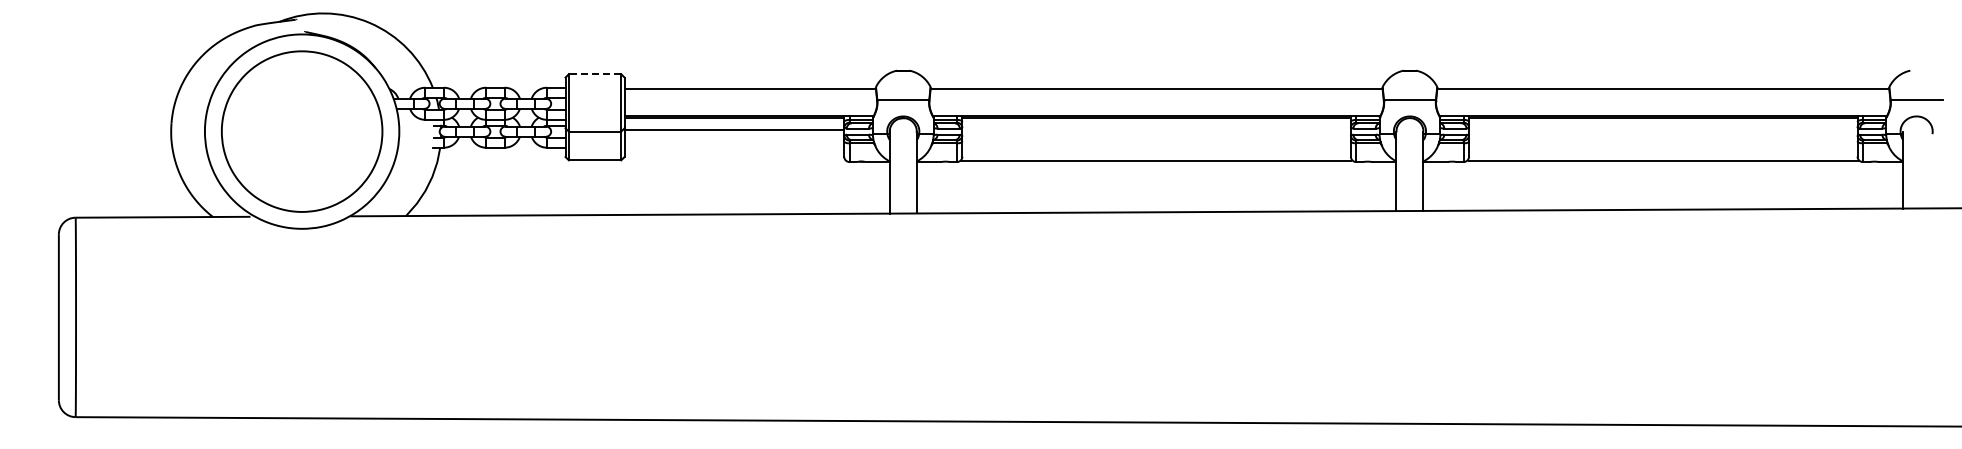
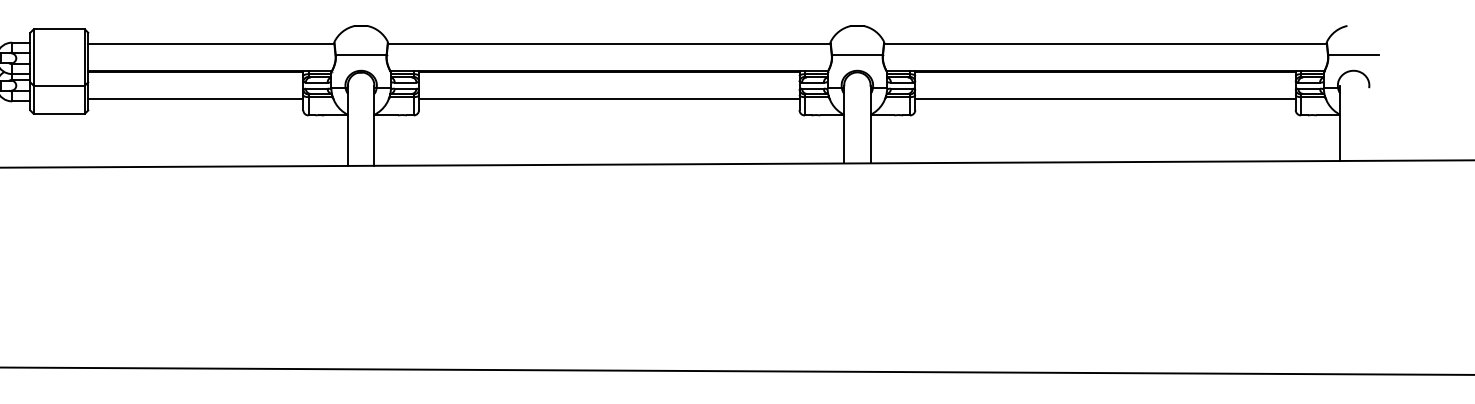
line: (594, 74) -> (58, 29), dashed -> solid
line: (734, 130) -> (195, 99), moved
line: (1156, 161) -> (609, 99), moved
line: (1663, 161) -> (1105, 99), moved

